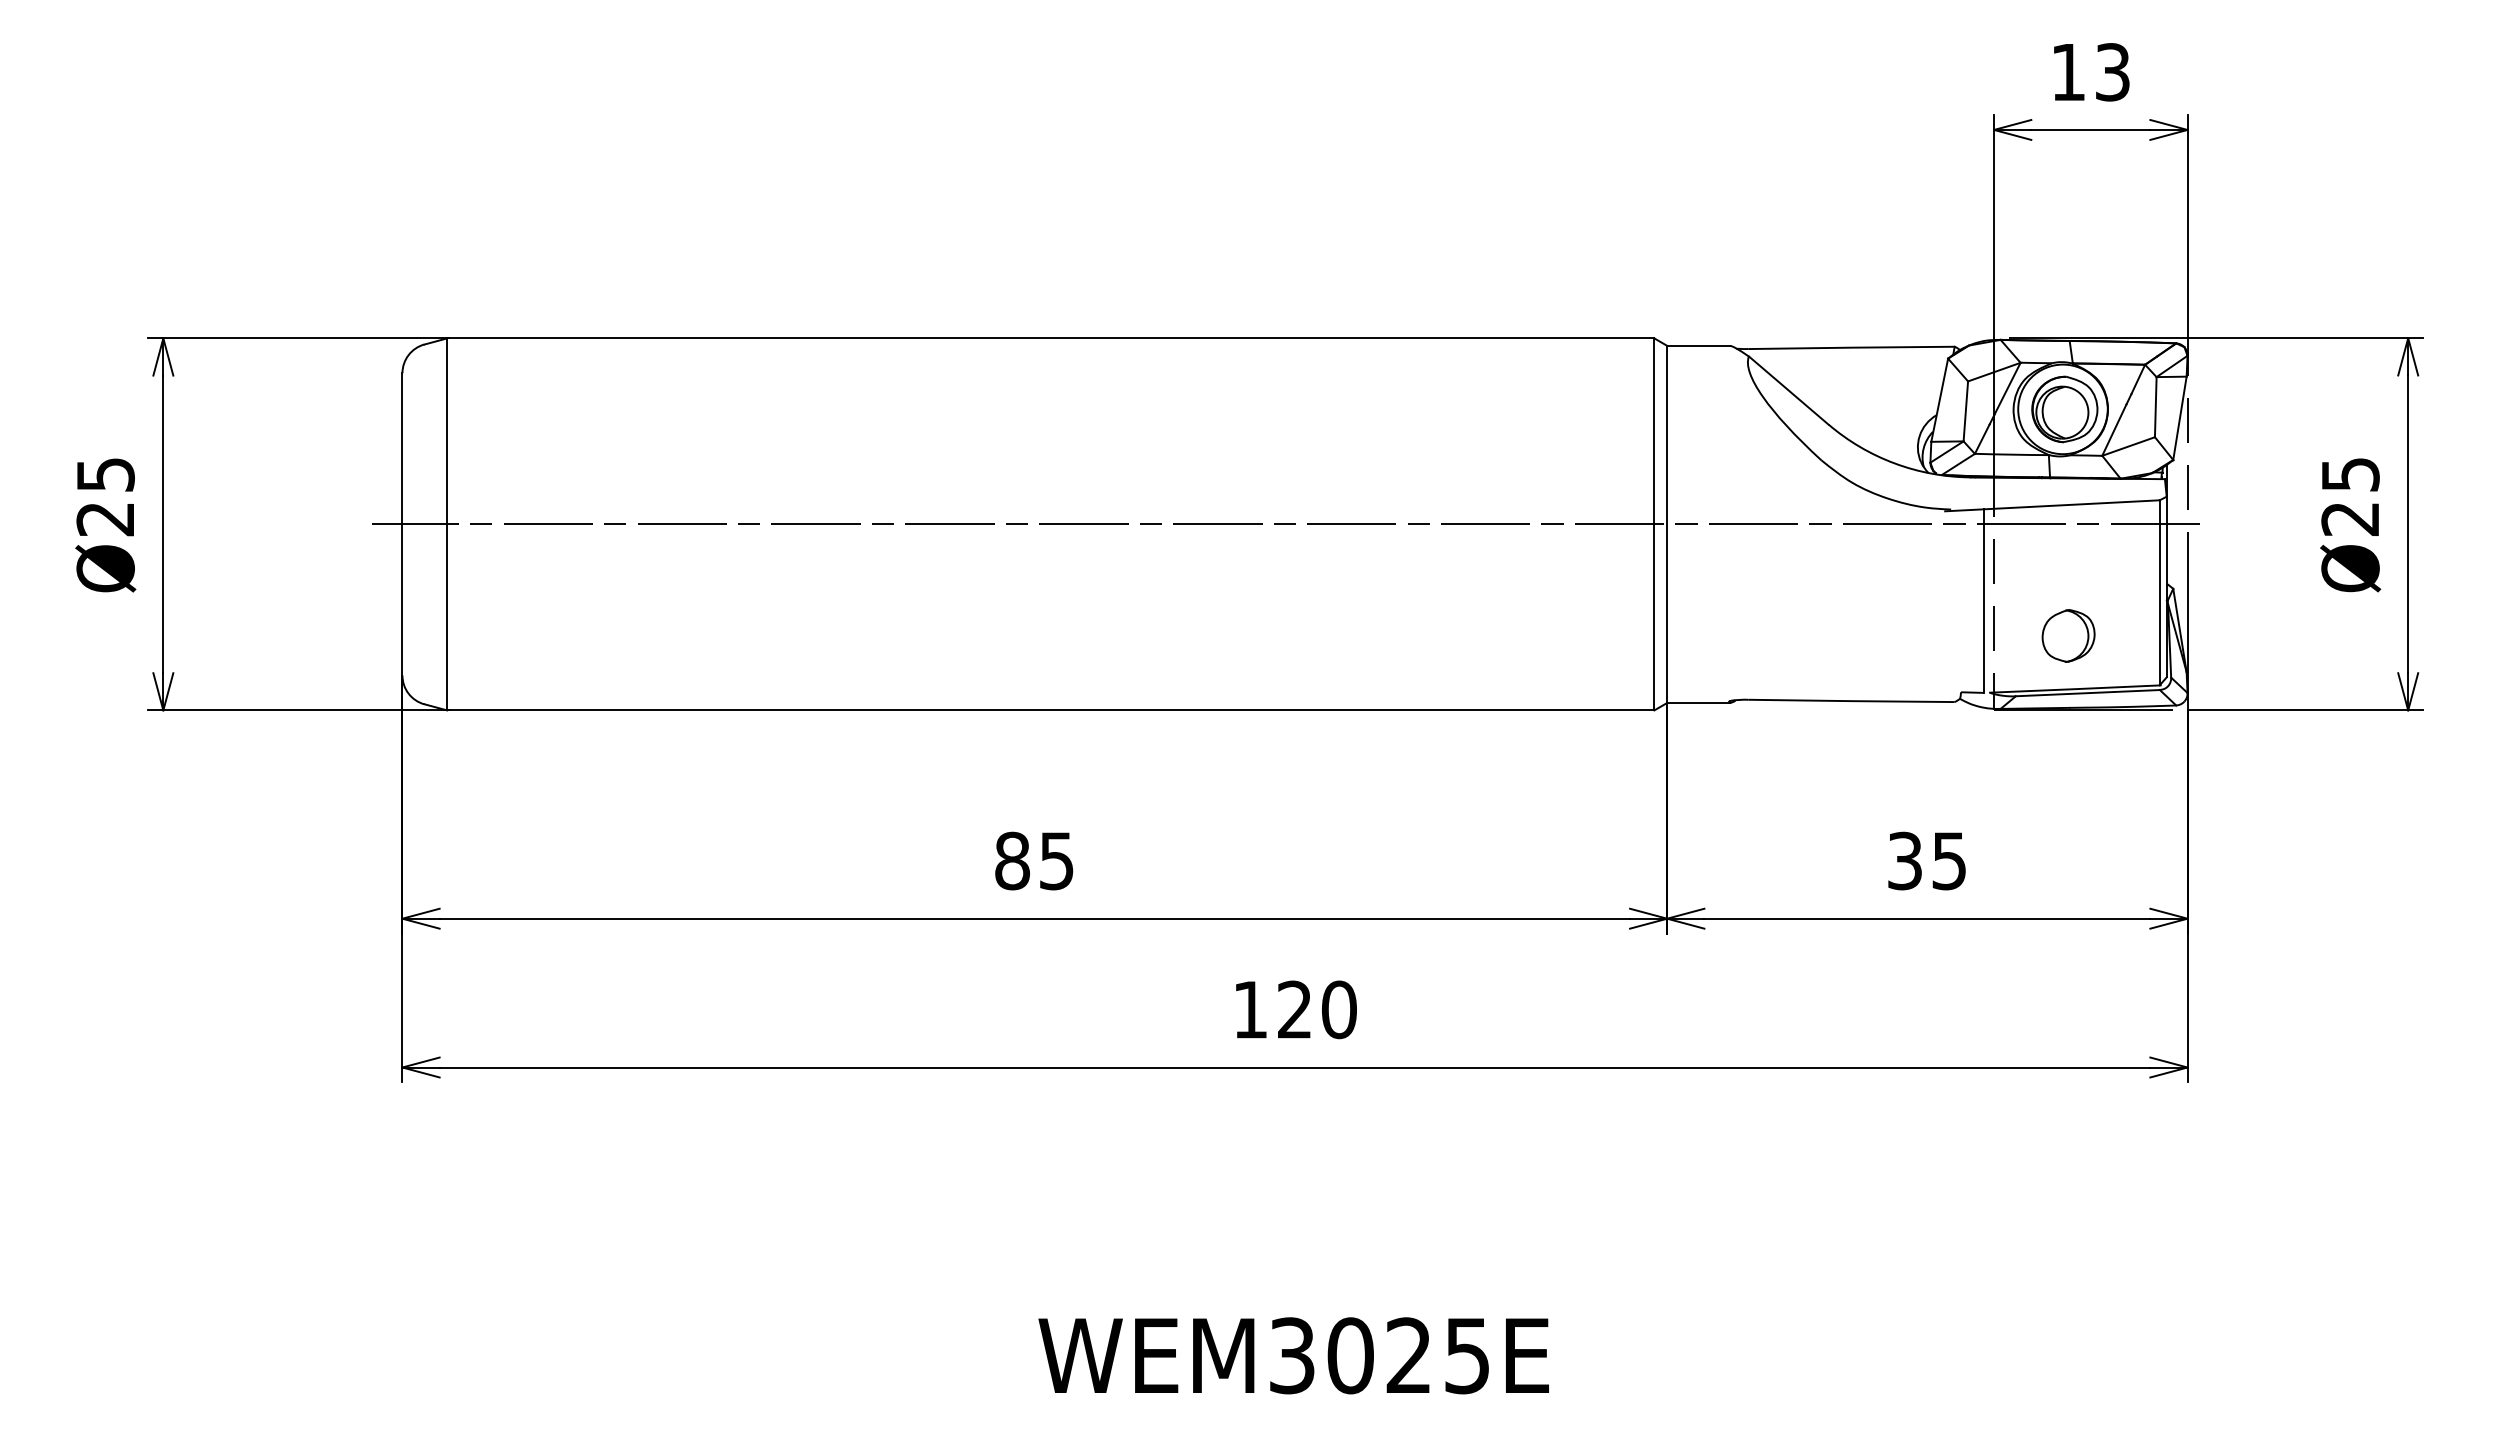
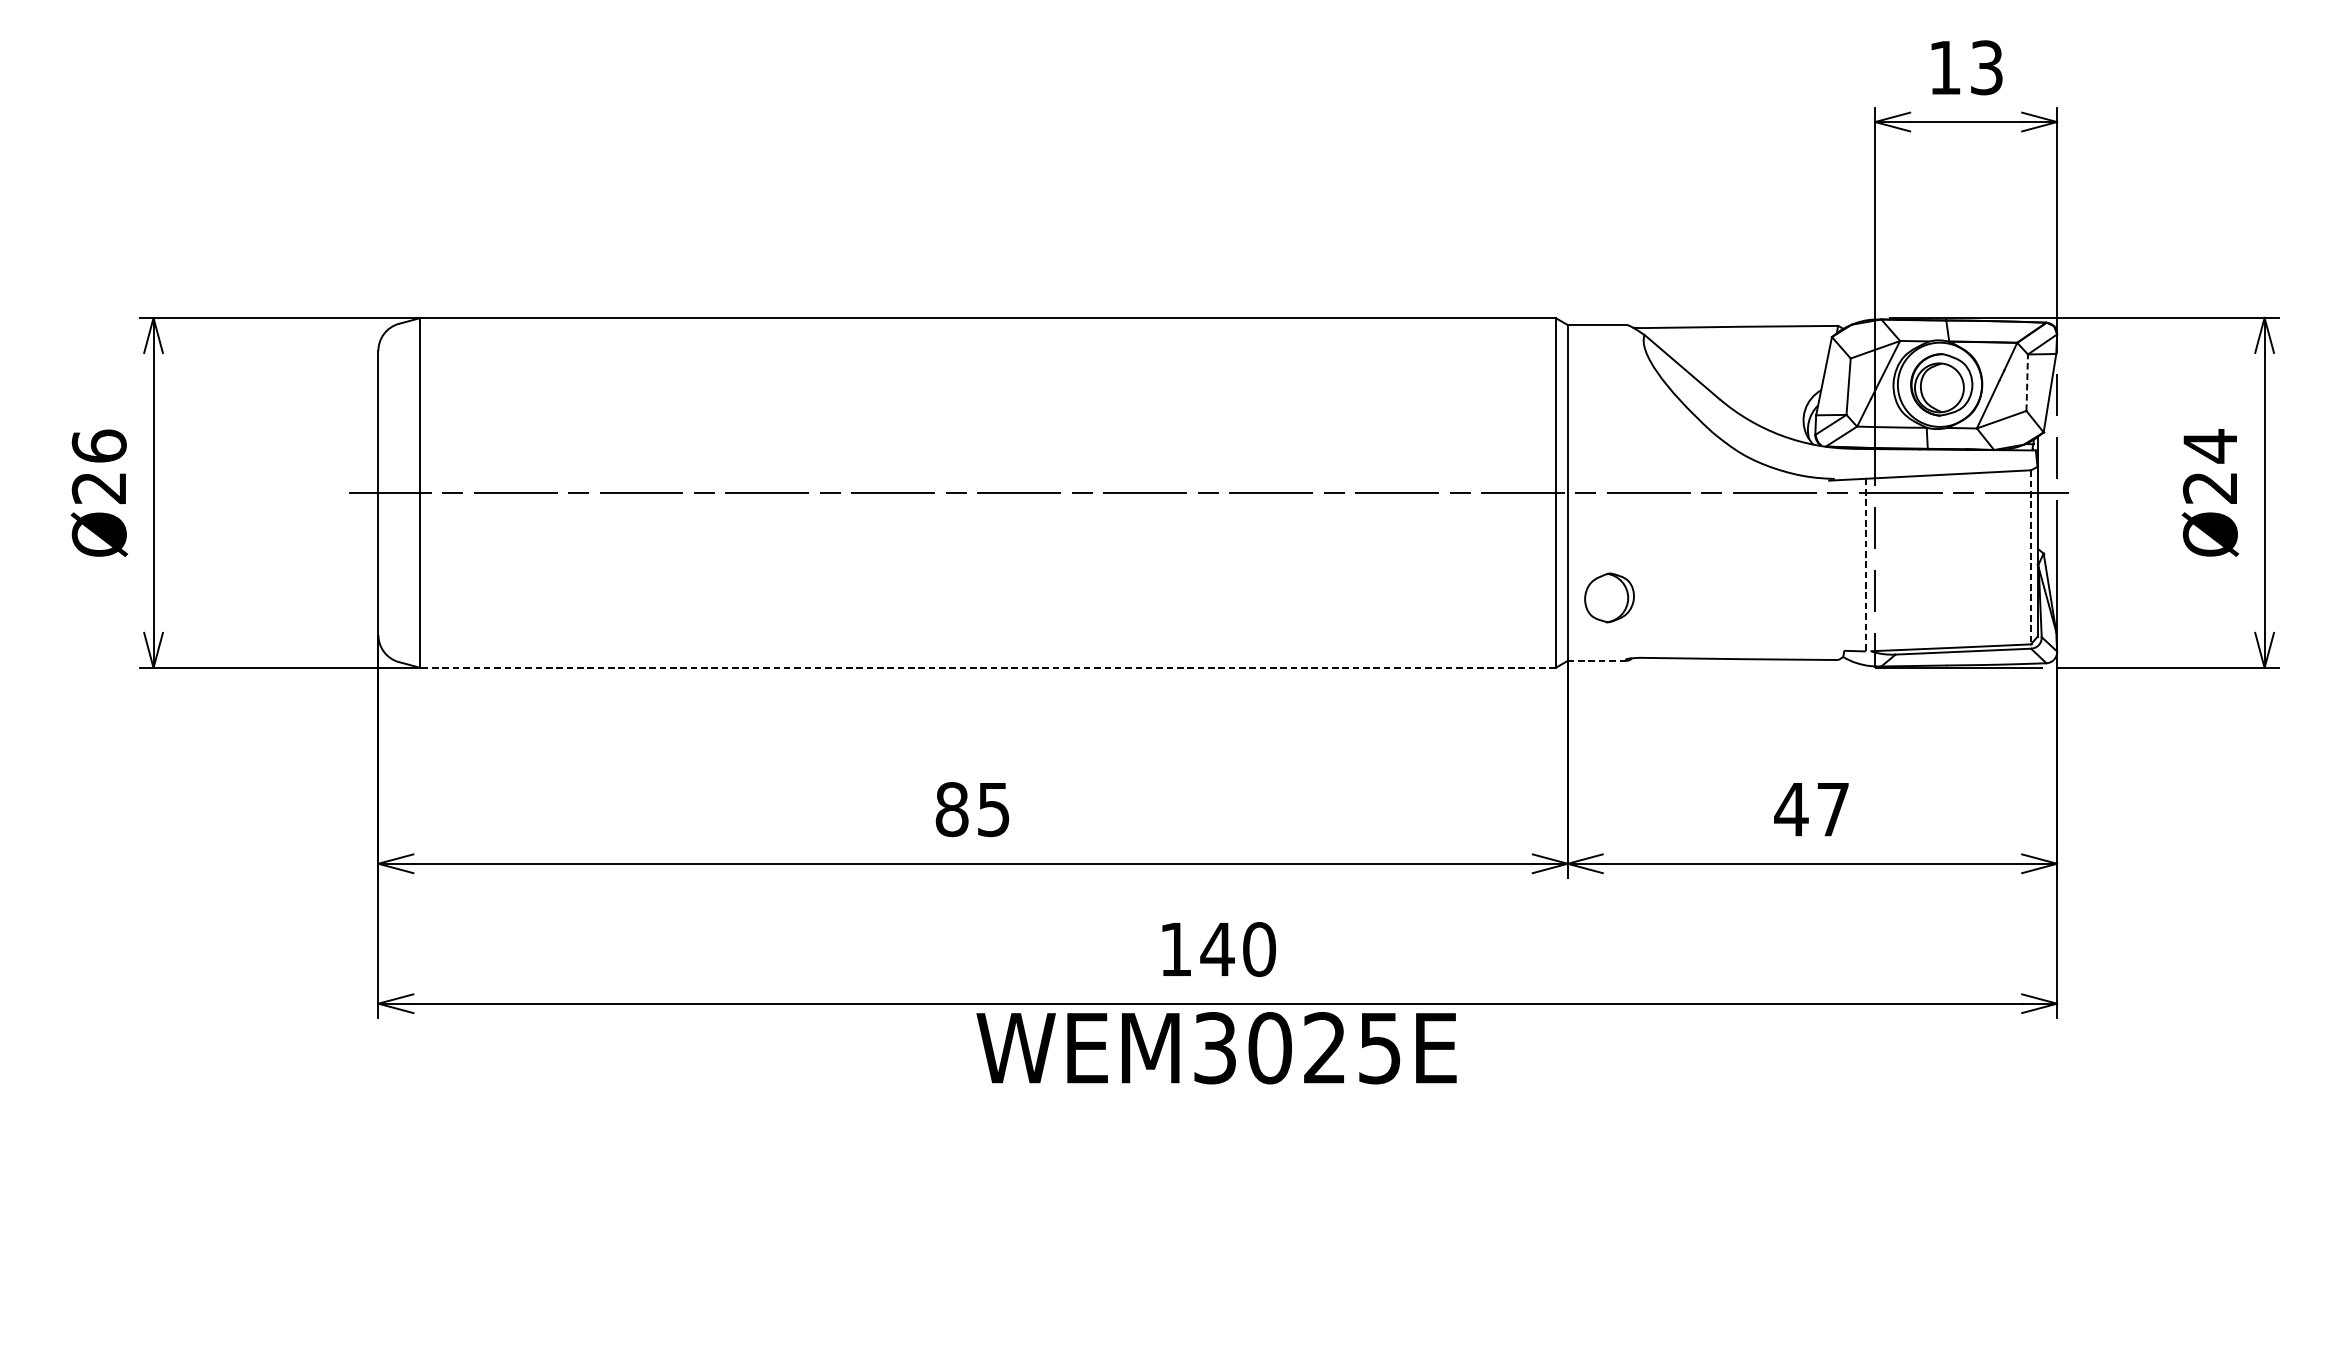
line: (2155, 406) -> (2026, 382), solid -> dashed
text: (105, 474) -> (99, 446), Ø25 -> Ø26
text: (2350, 474) -> (2210, 446), Ø25 -> Ø24
line: (2159, 592) -> (2030, 557), solid -> dashed
line: (1984, 601) -> (1866, 565), solid -> dashed
part: (2068, 635) -> (1609, 597), moved
line: (1699, 702) -> (1598, 660), solid -> dashed
line: (1051, 710) -> (988, 667), solid -> dashed
text: (1925, 860) -> (1810, 809), 35 -> 47
text: (1294, 1009) -> (1217, 949), 120 -> 140
text: (1293, 1355) -> (1216, 1047), moved

